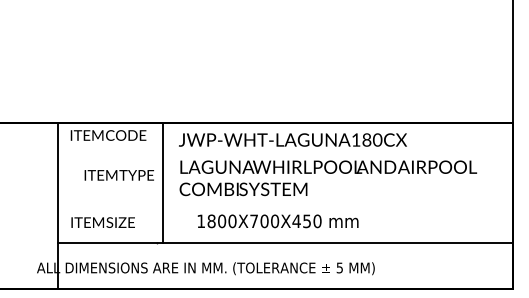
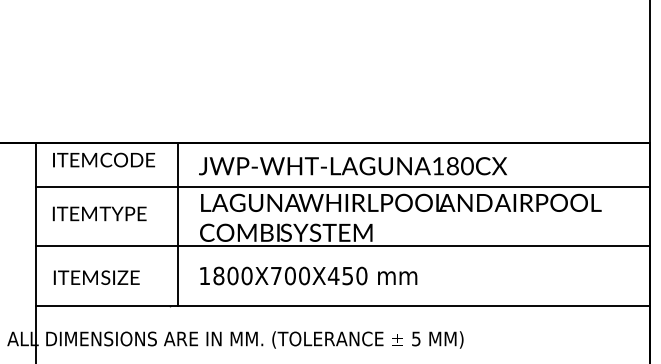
line: (285, 155) -> (342, 187), added
text: (118, 175) -> (98, 214), moved
line: (285, 199) -> (342, 246), added
text: (277, 221) -> (307, 276), moved

